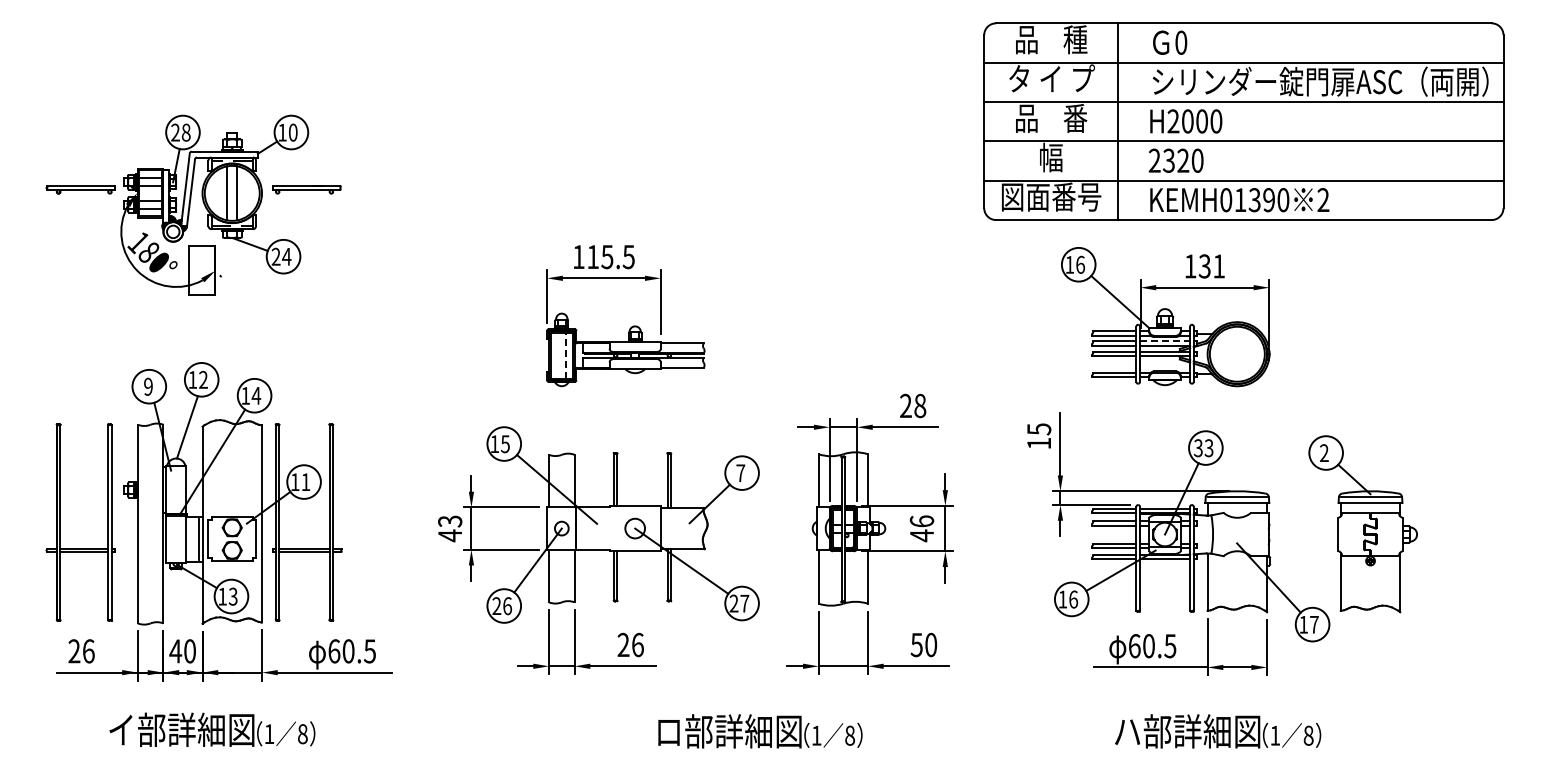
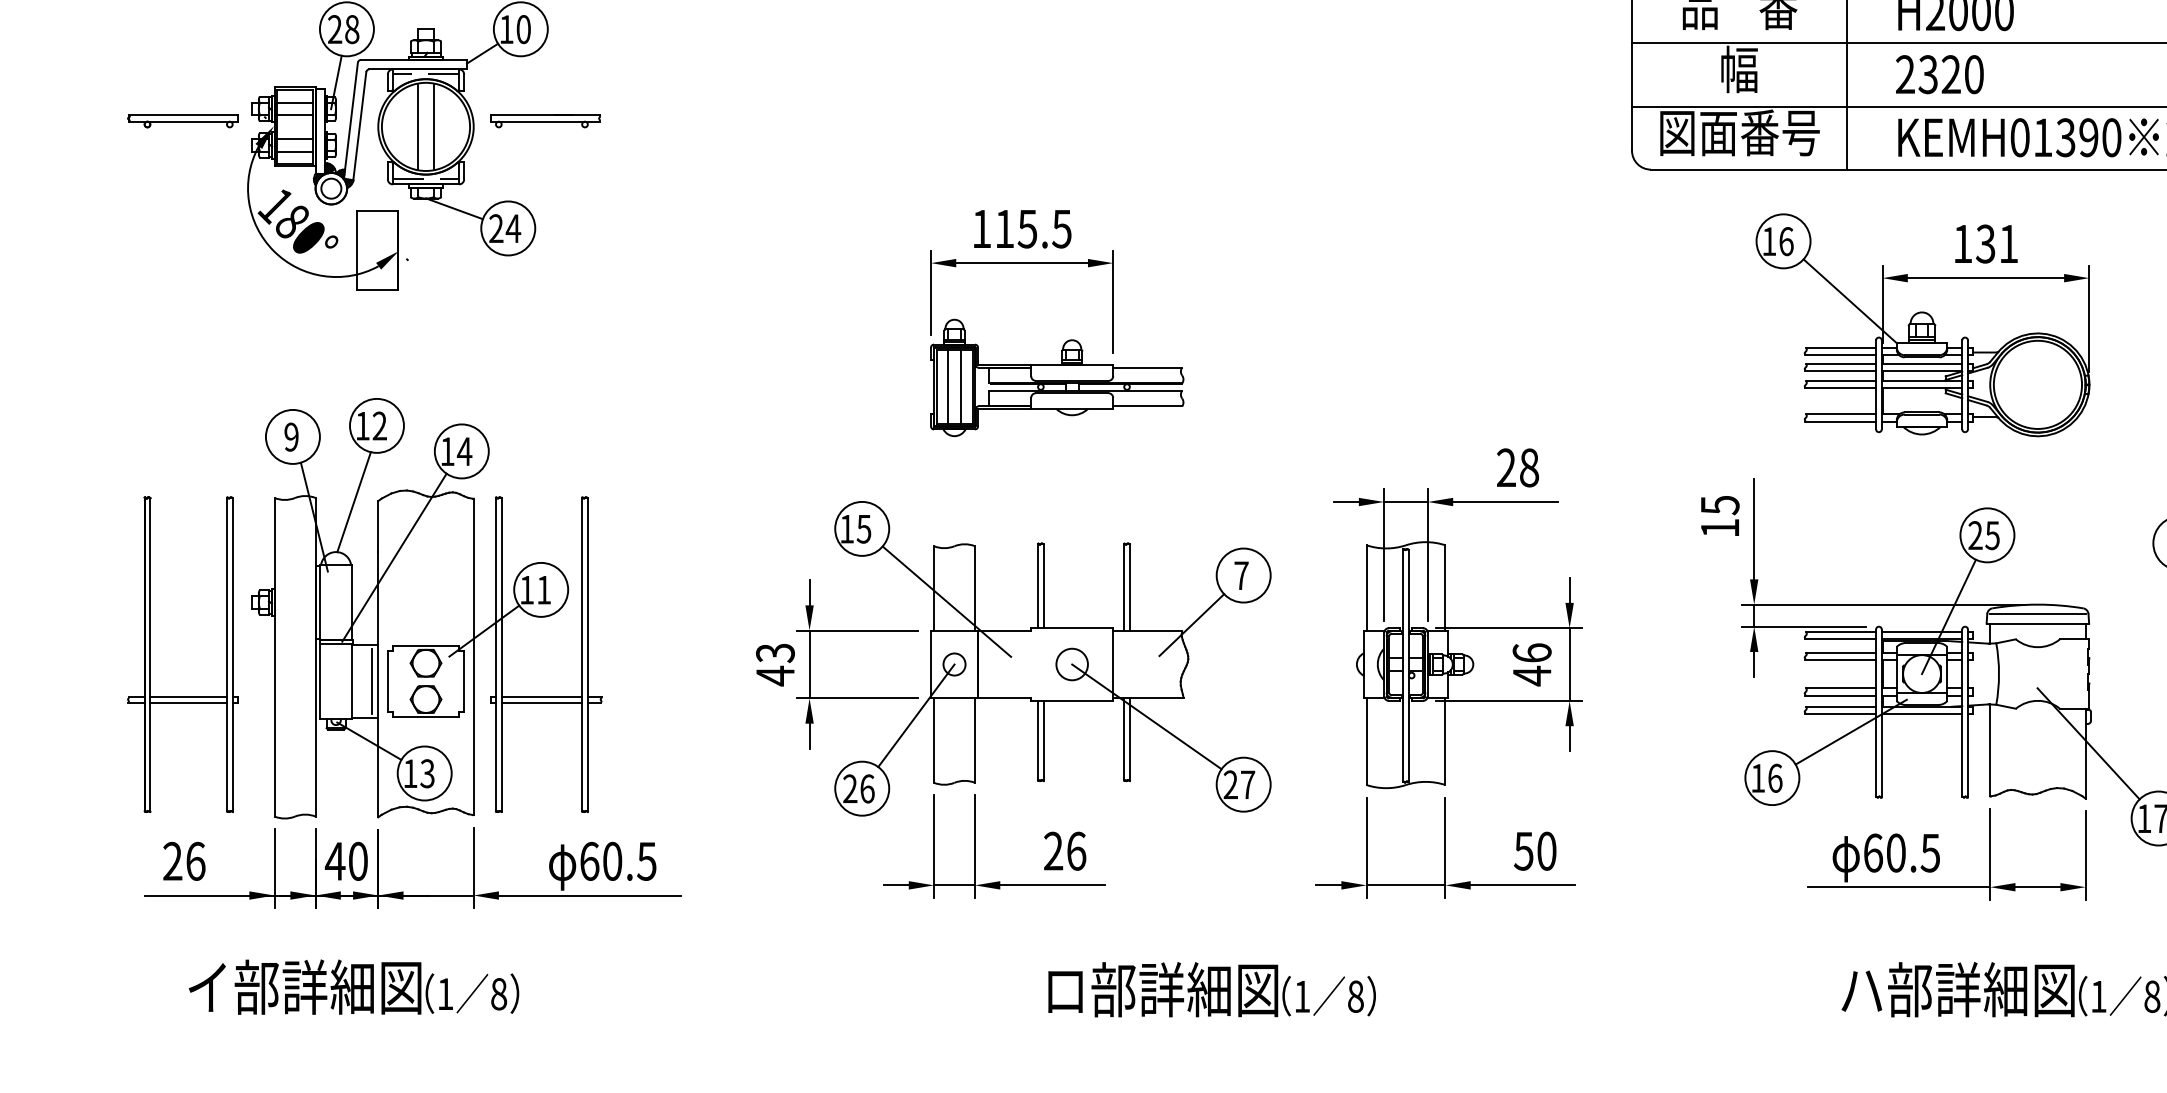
line: (1165, 341) -> (1922, 364), dashed -> solid
line: (557, 355) -> (947, 386), added
line: (565, 355) -> (960, 386), dashed -> solid
text: (1203, 448) -> (1983, 536), 33 -> 25
text: (212, 729) -> (354, 986), moved
text: (760, 731) -> (1212, 989), moved

